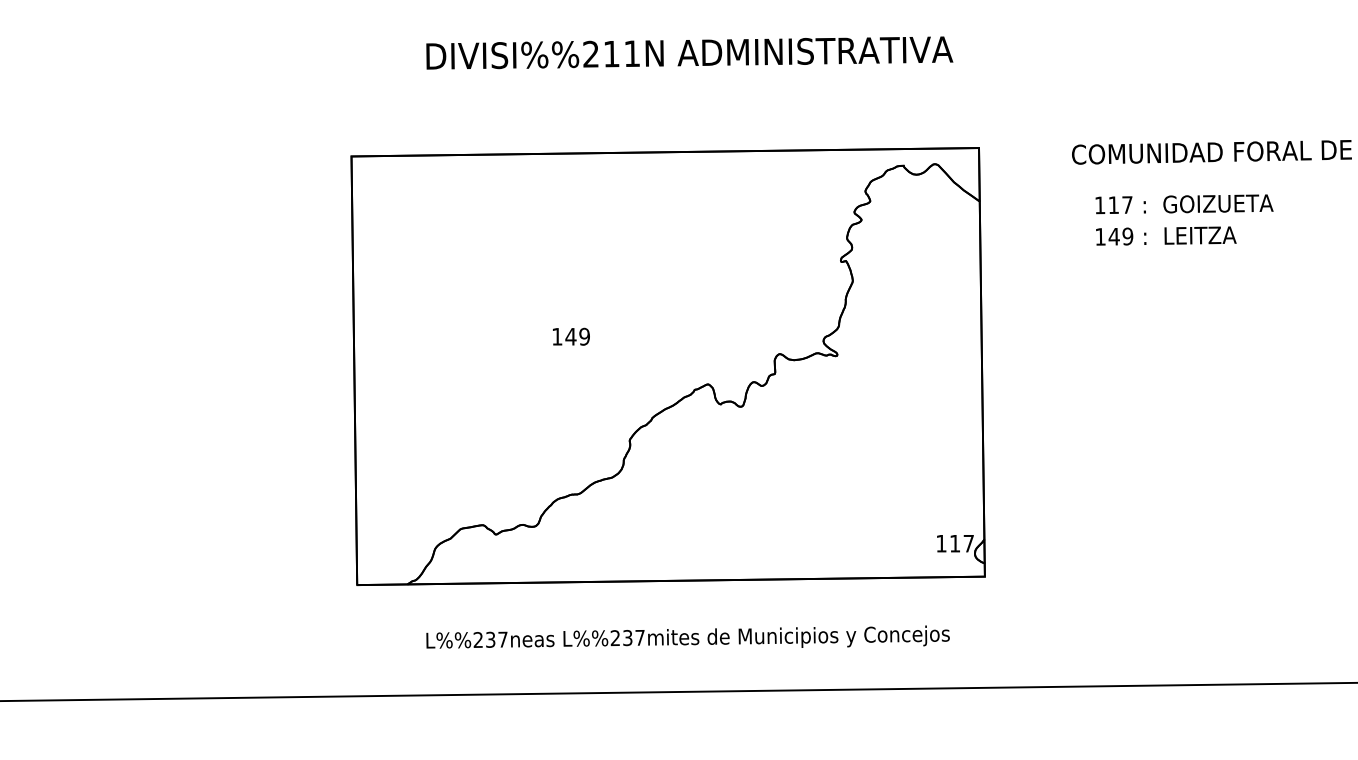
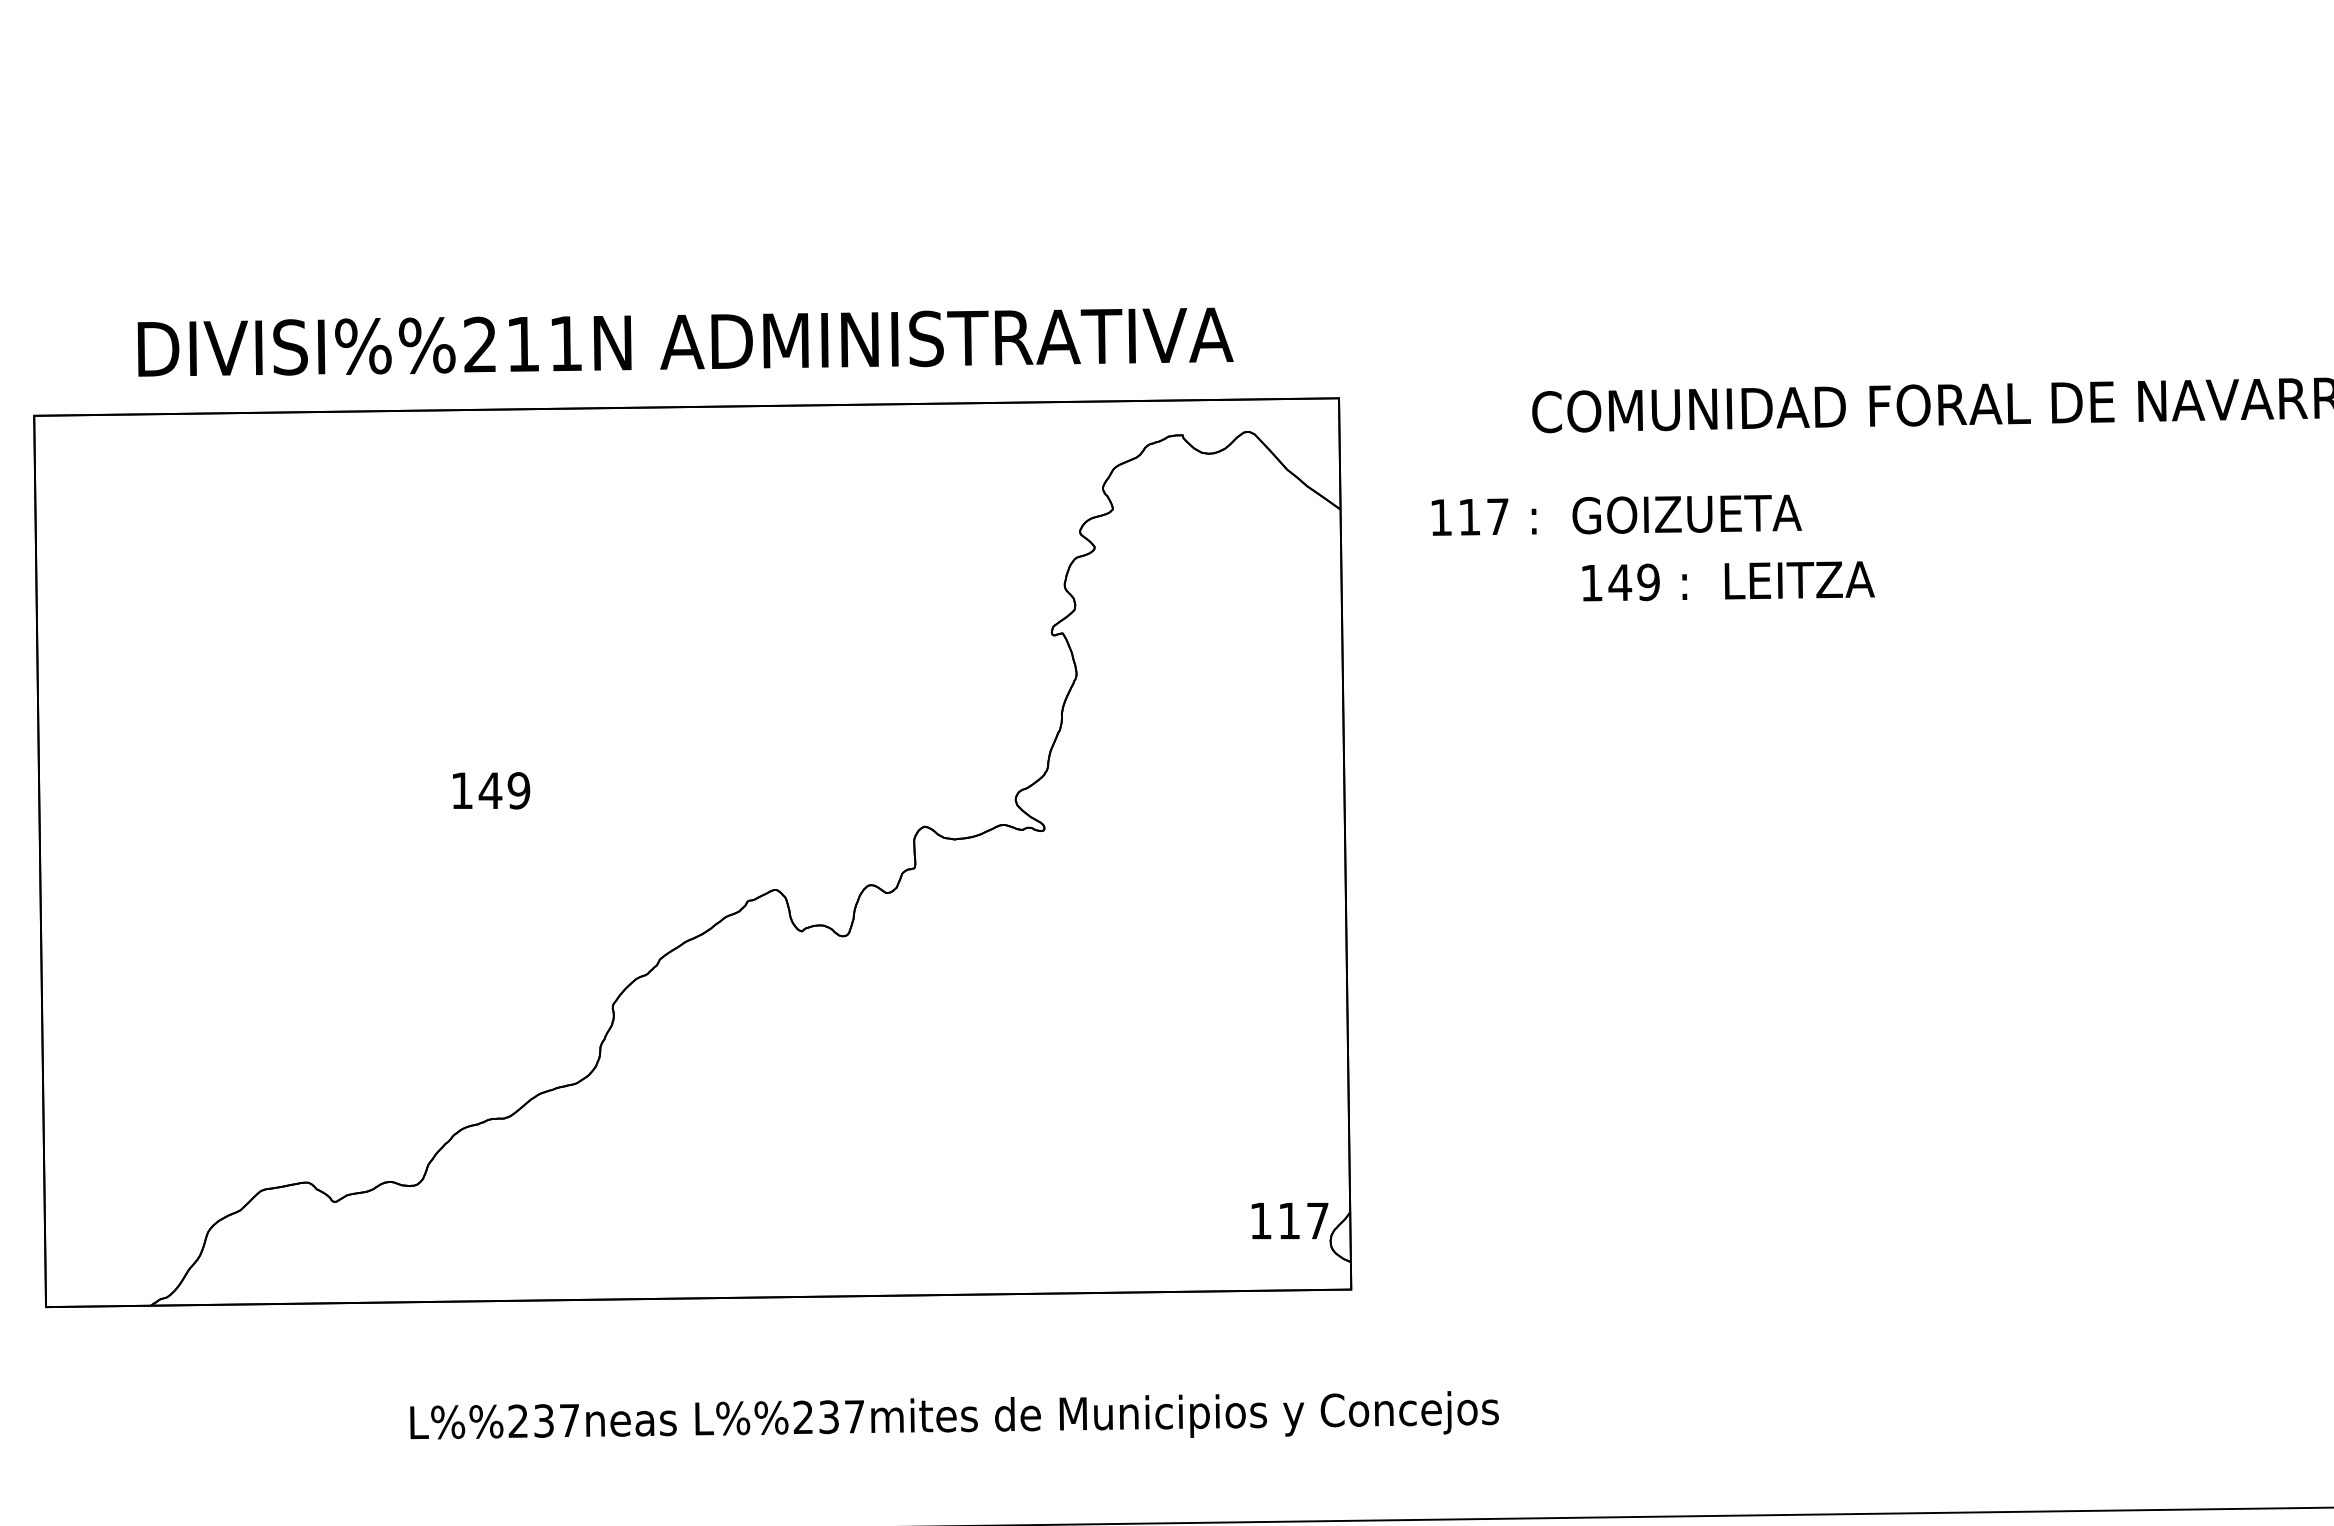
text: (689, 52) -> (685, 341), moved
text: (1184, 204) -> (1616, 515), moved
text: (687, 636) -> (953, 1413), moved

